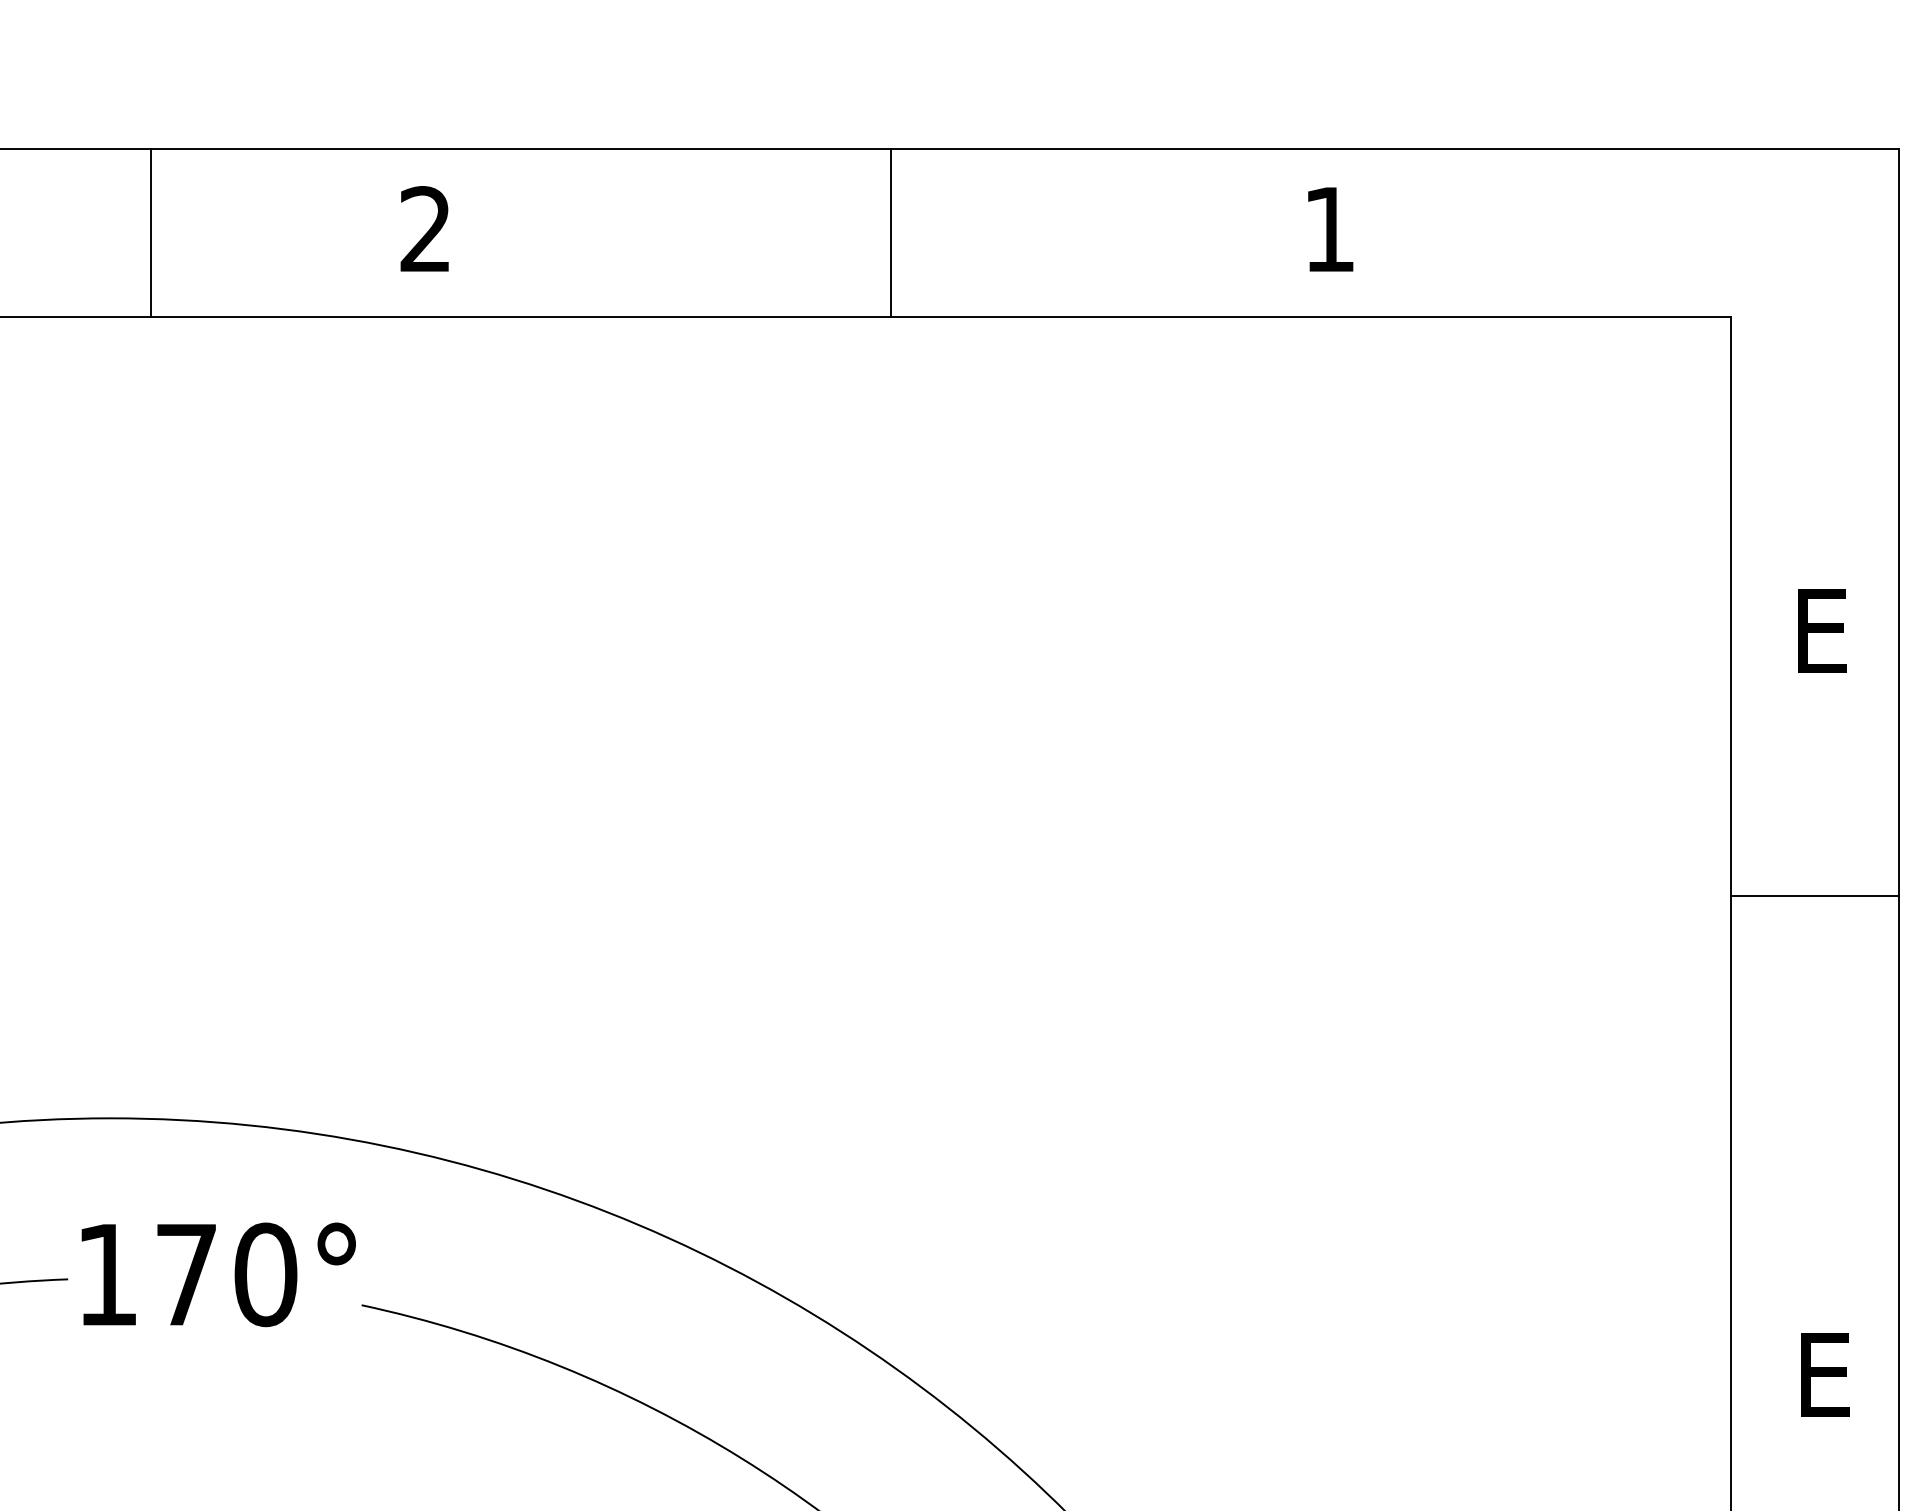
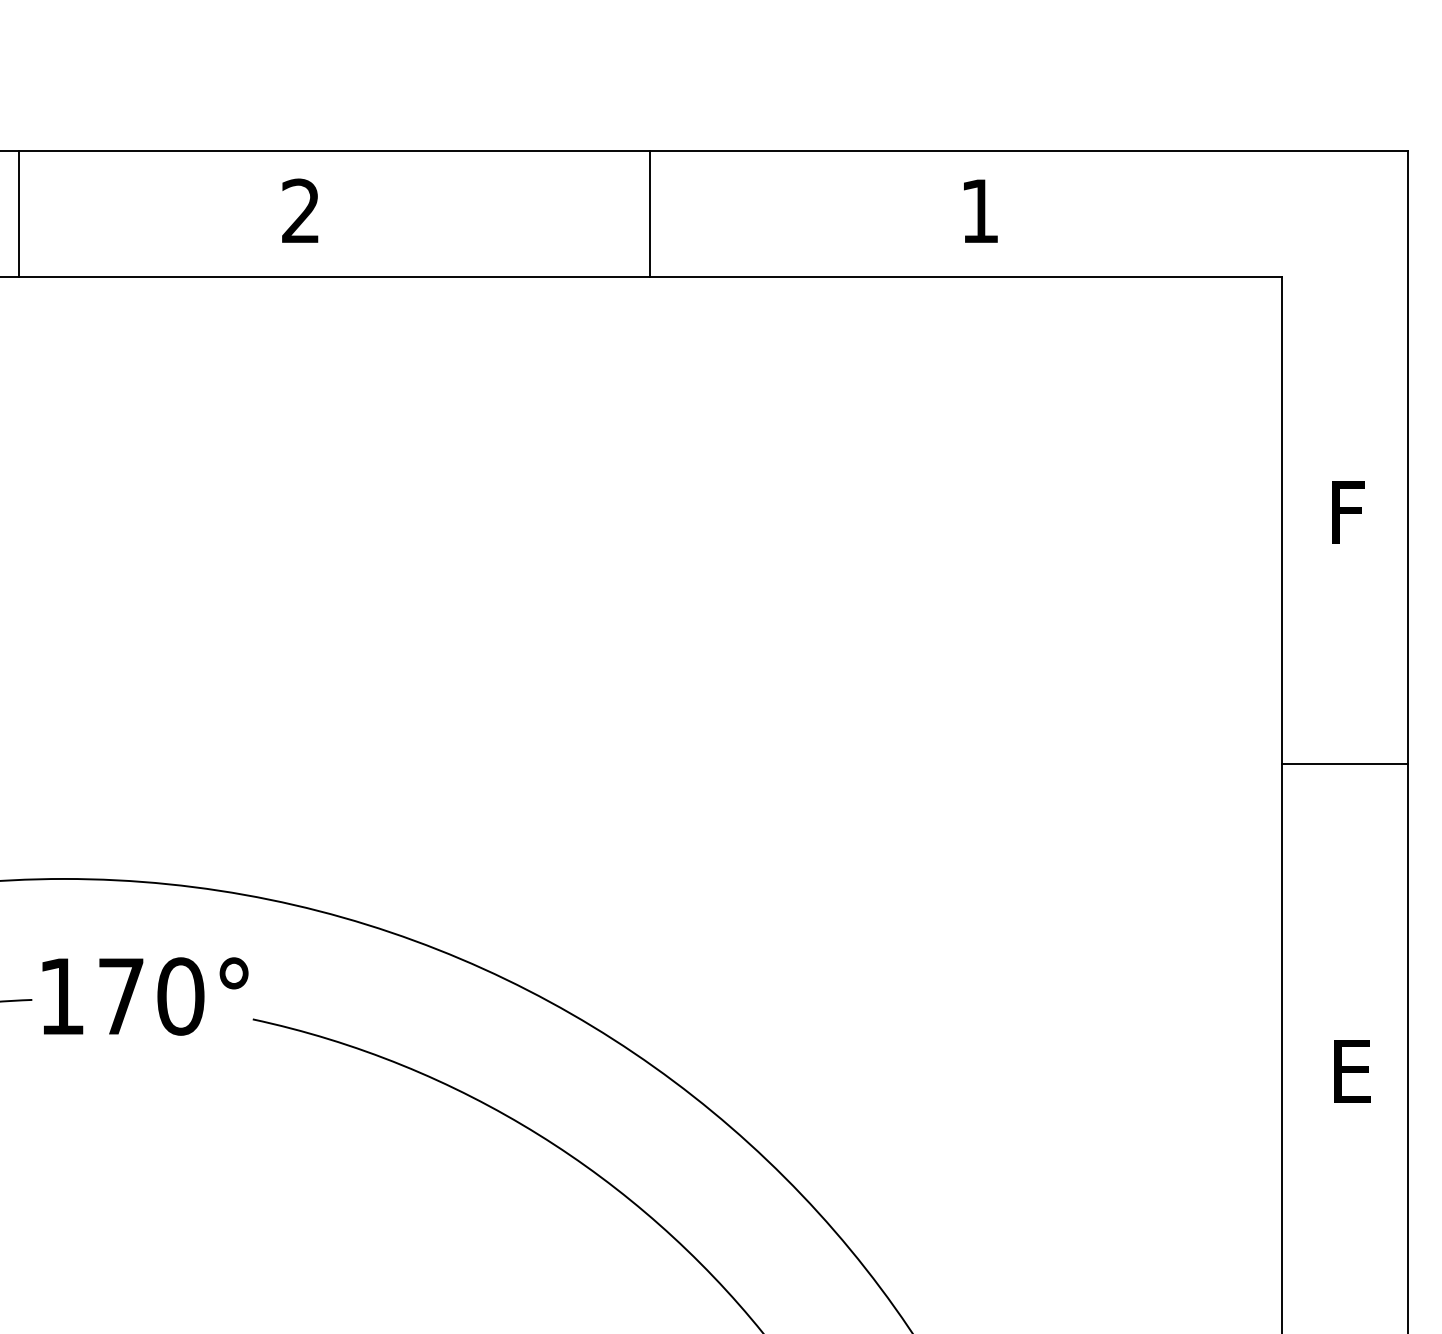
line: (150, 233) -> (18, 214), moved
text: (1828, 630) -> (1354, 512), E -> F
line: (1814, 895) -> (1344, 763), moved

